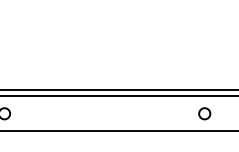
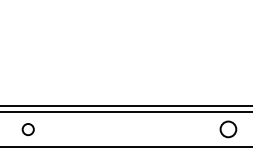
circle: (204, 113) -> (228, 129), size x1.4

